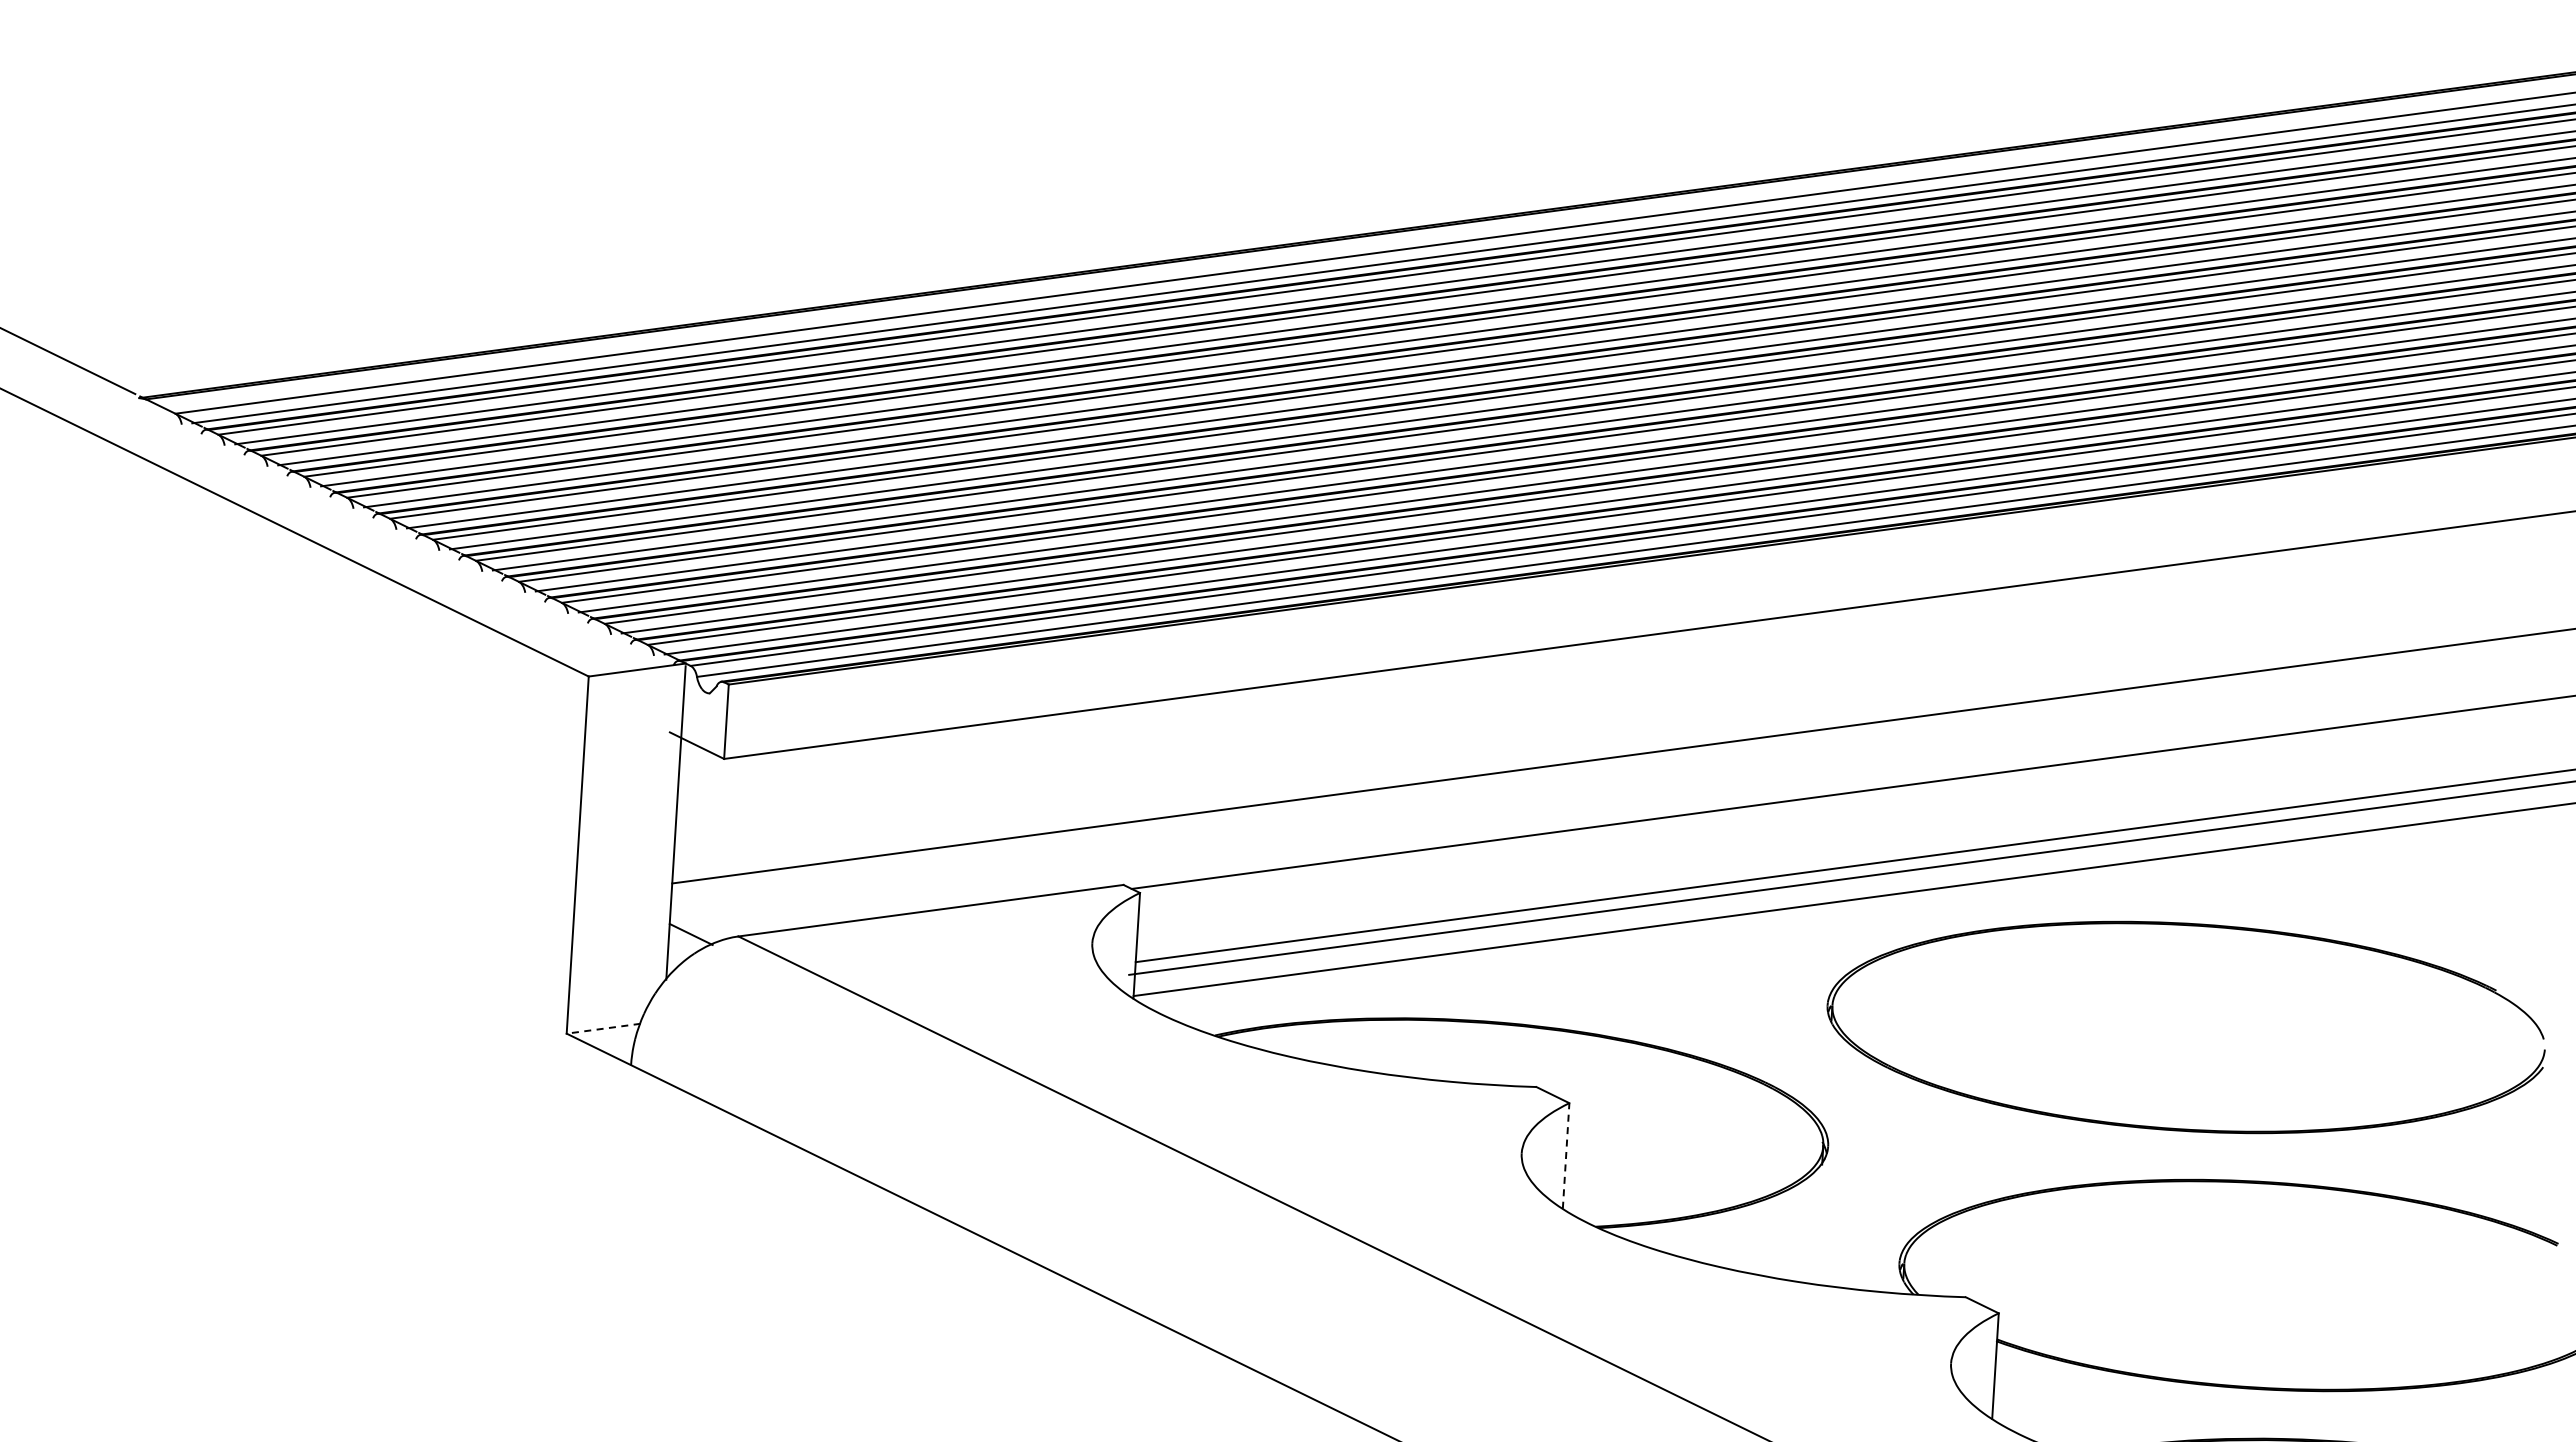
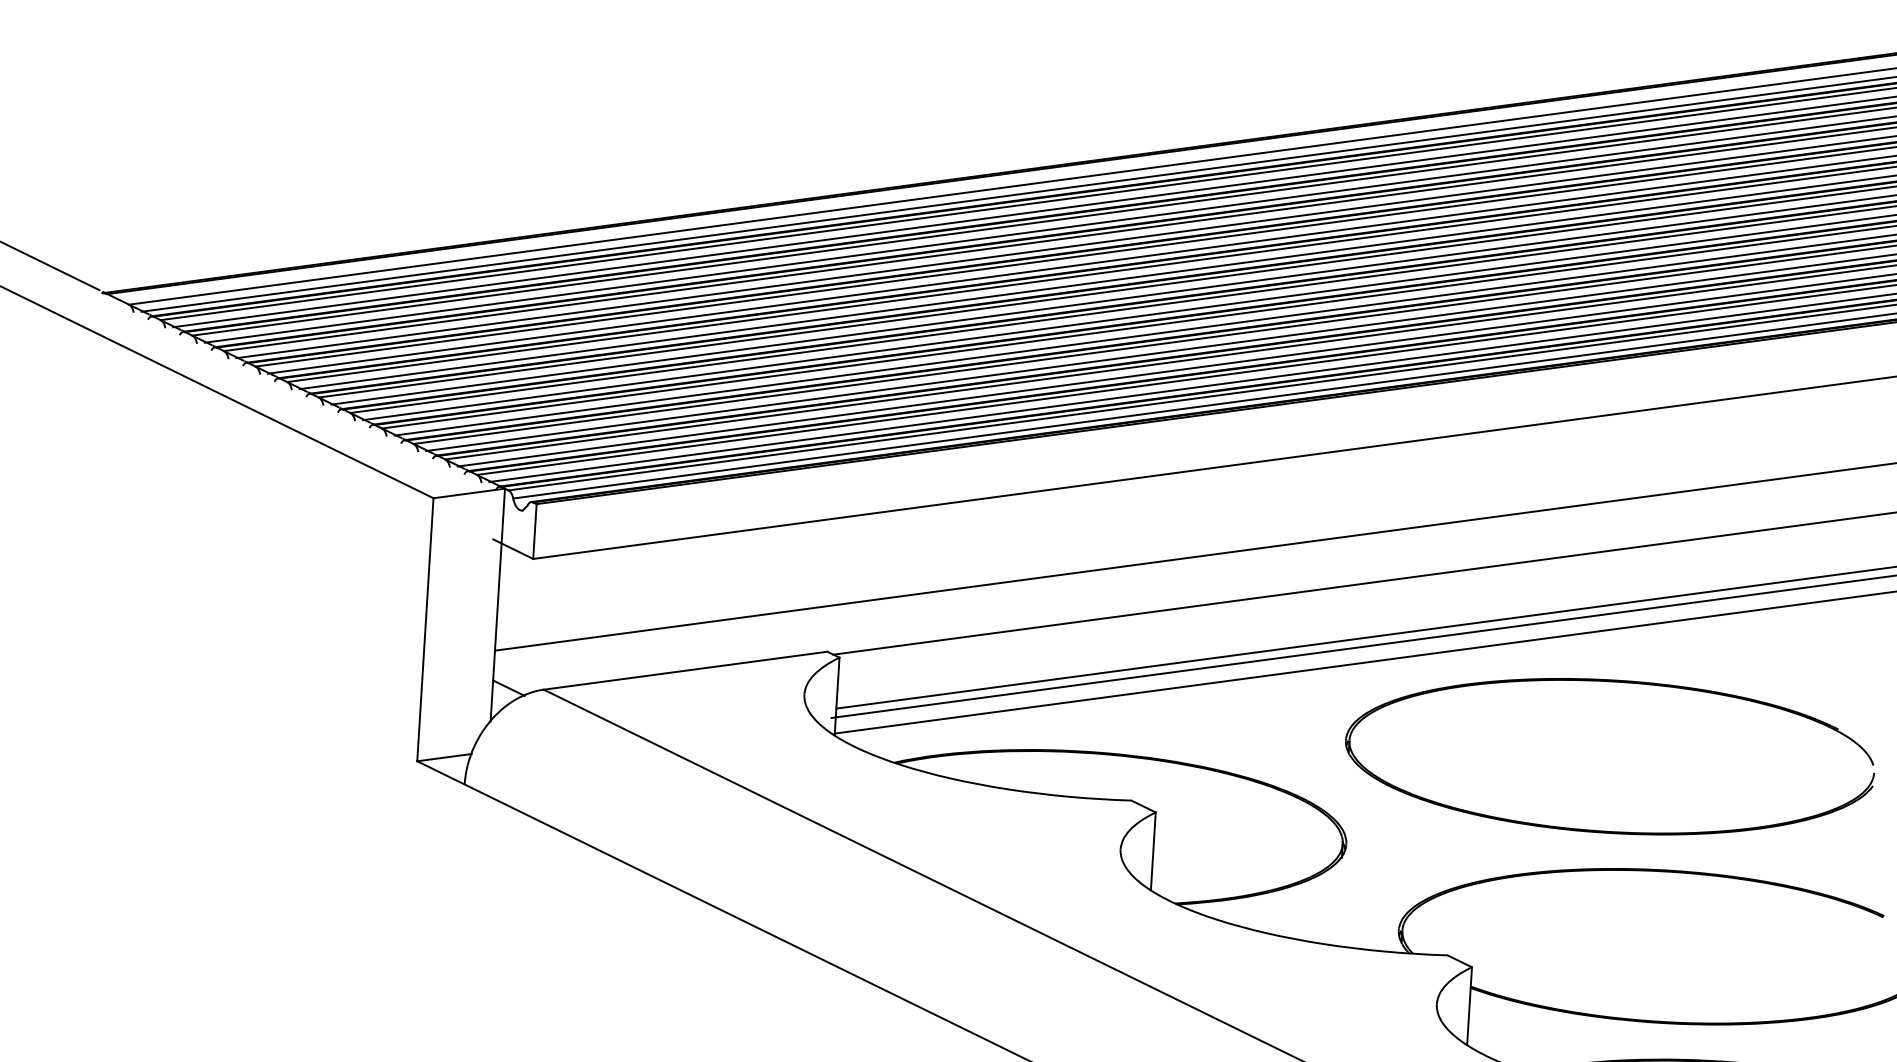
line: (603, 1028) -> (444, 757), dashed -> solid
line: (1566, 1155) -> (1153, 851), dashed -> solid

